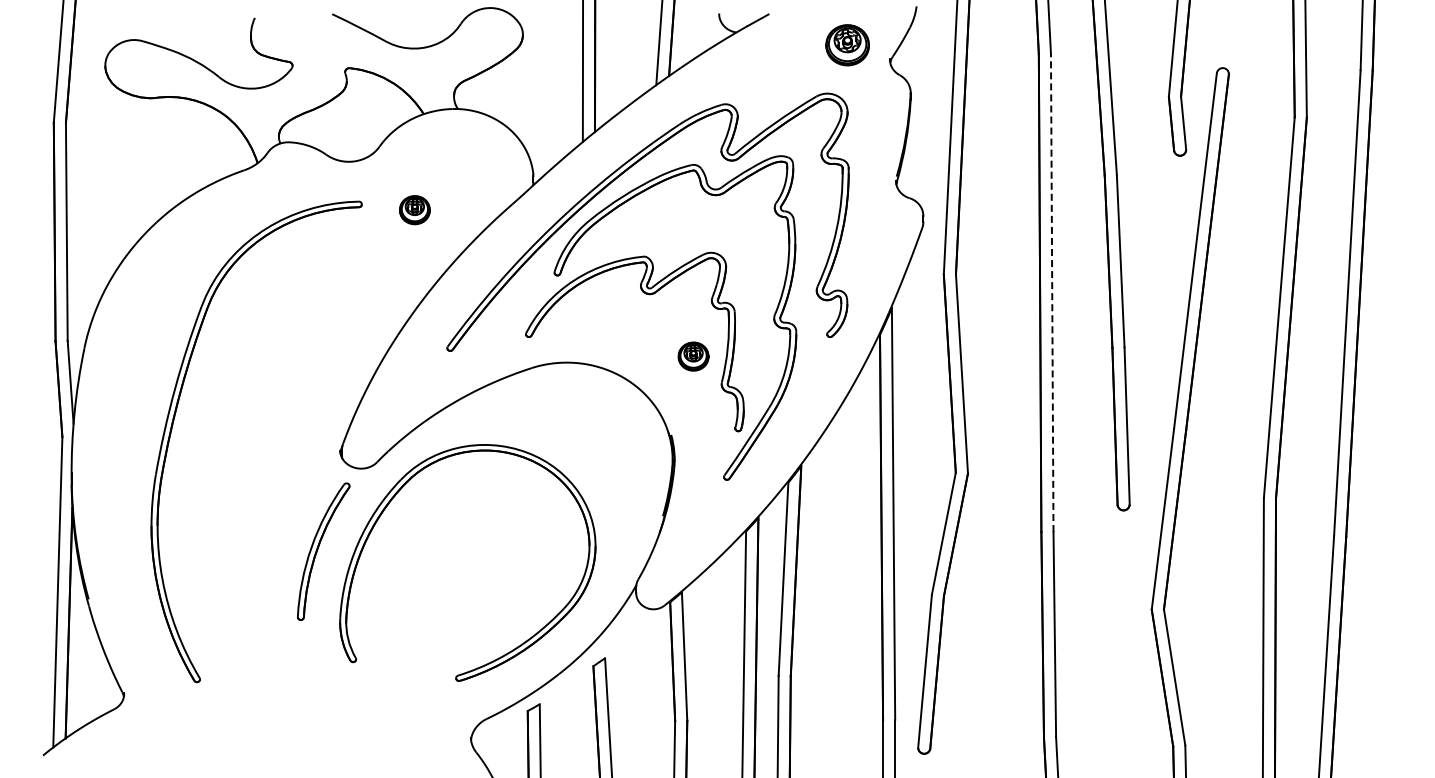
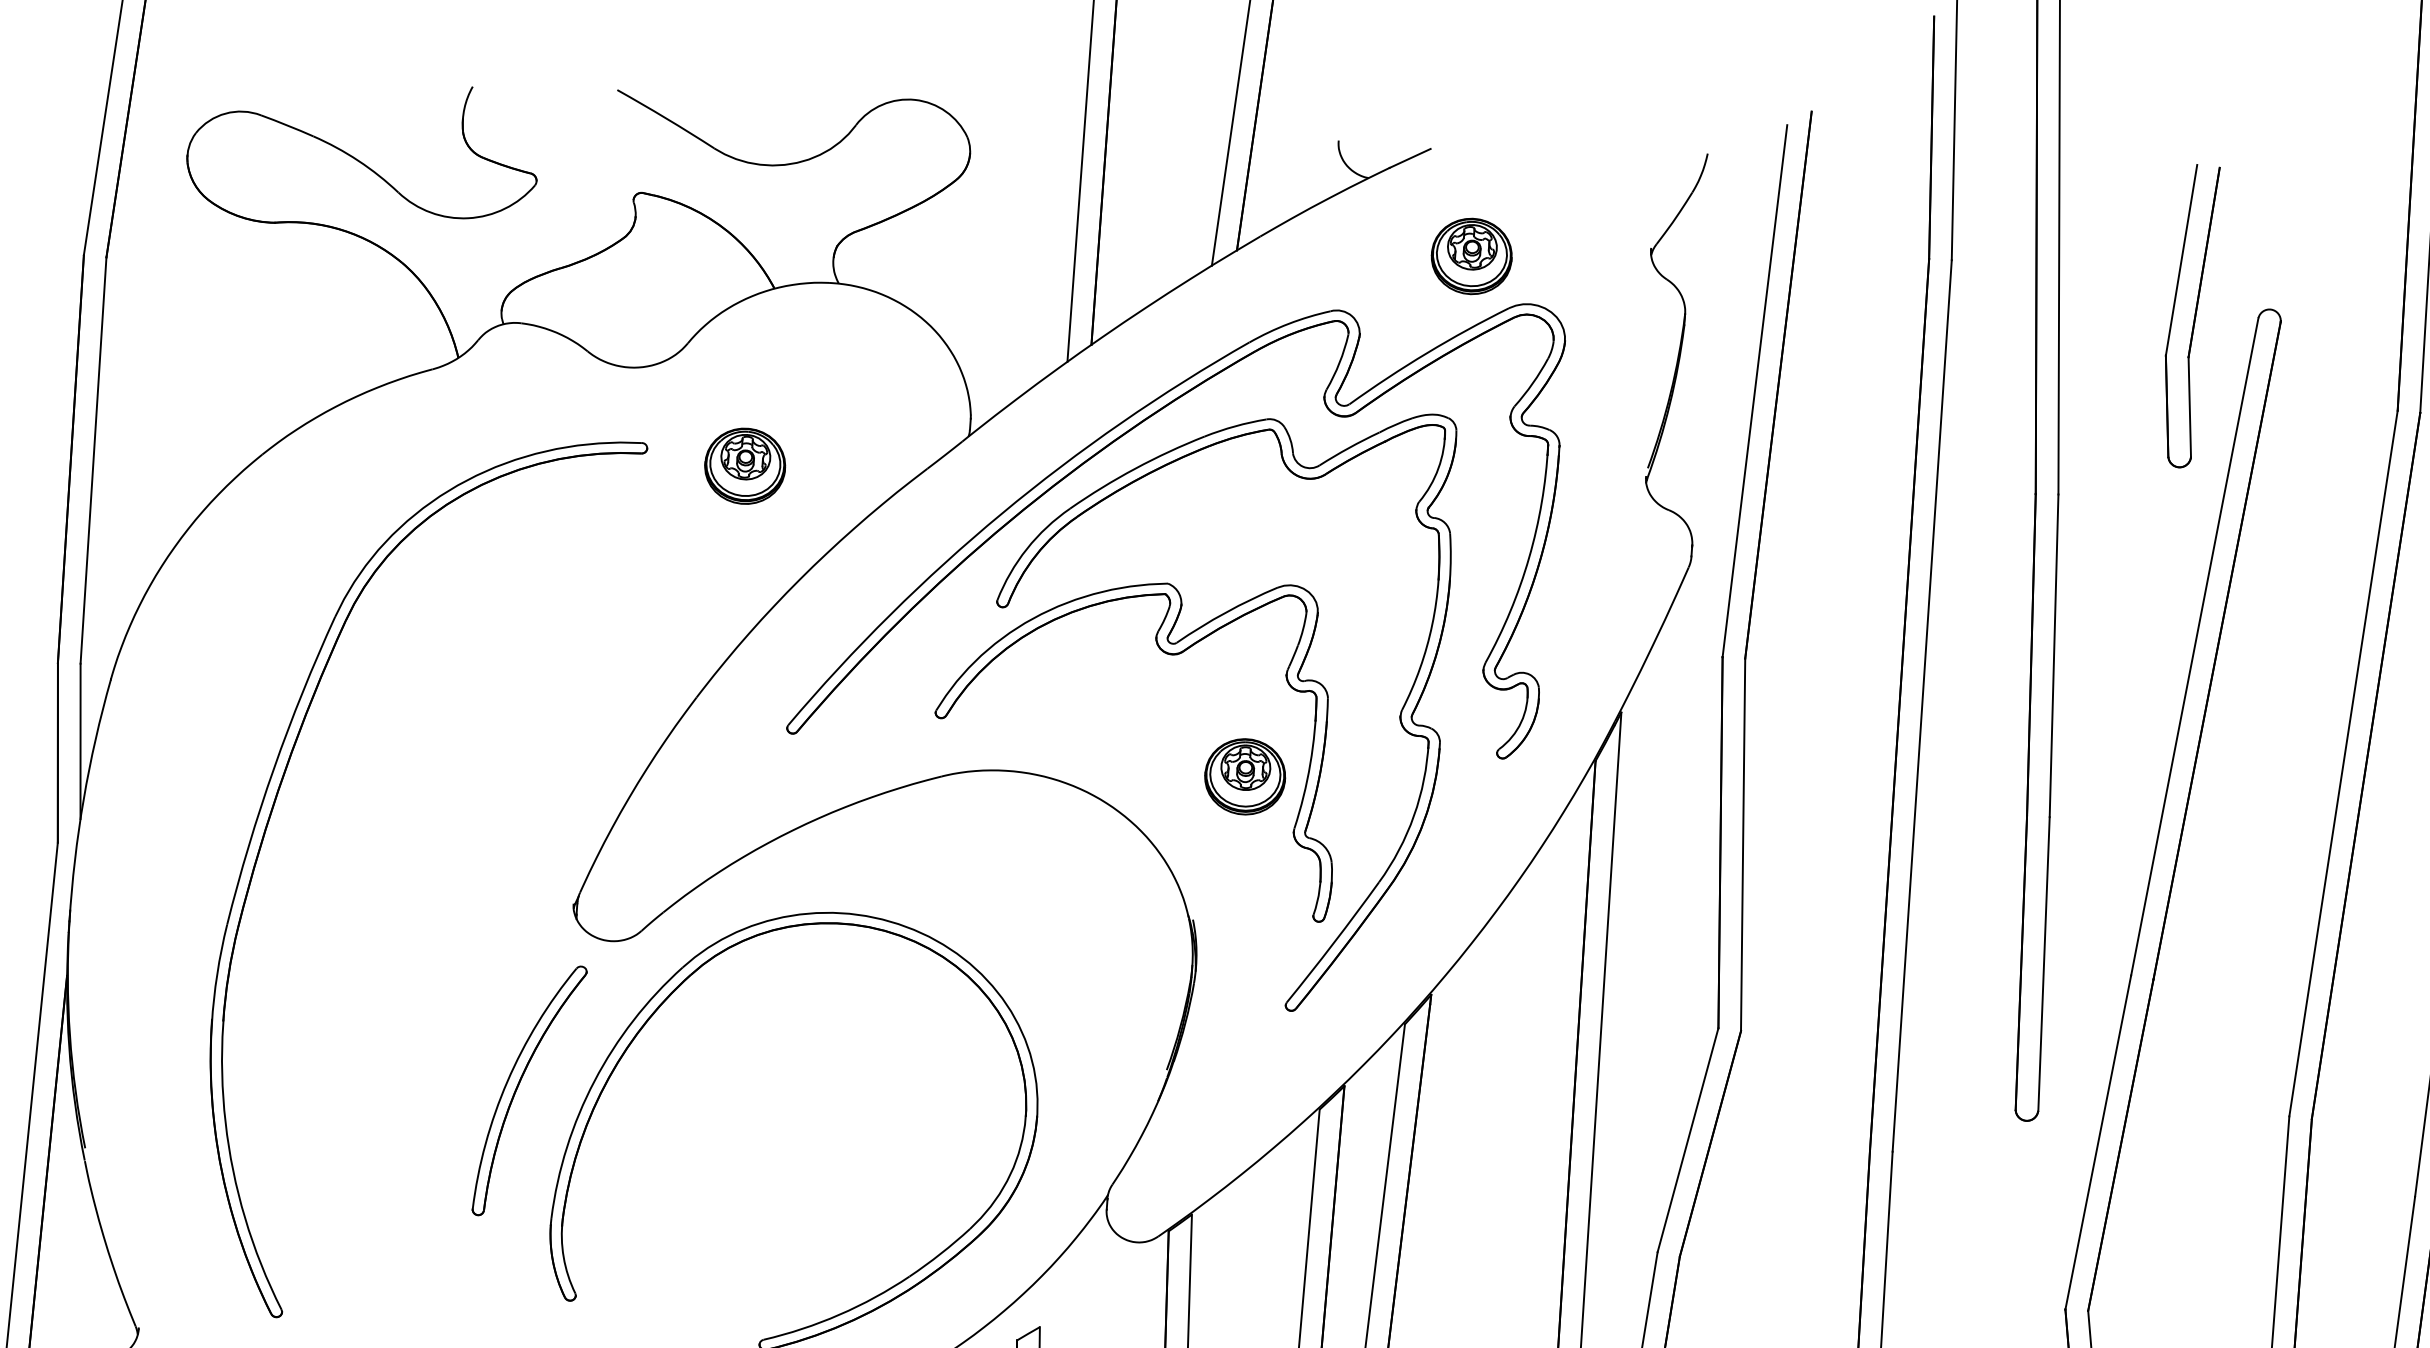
part: (847, 45) -> (1471, 256), moved
part: (414, 210) -> (744, 466), size x1.43
line: (1052, 292) -> (1922, 705), dashed -> solid
part: (693, 356) -> (1245, 776), size x1.43

